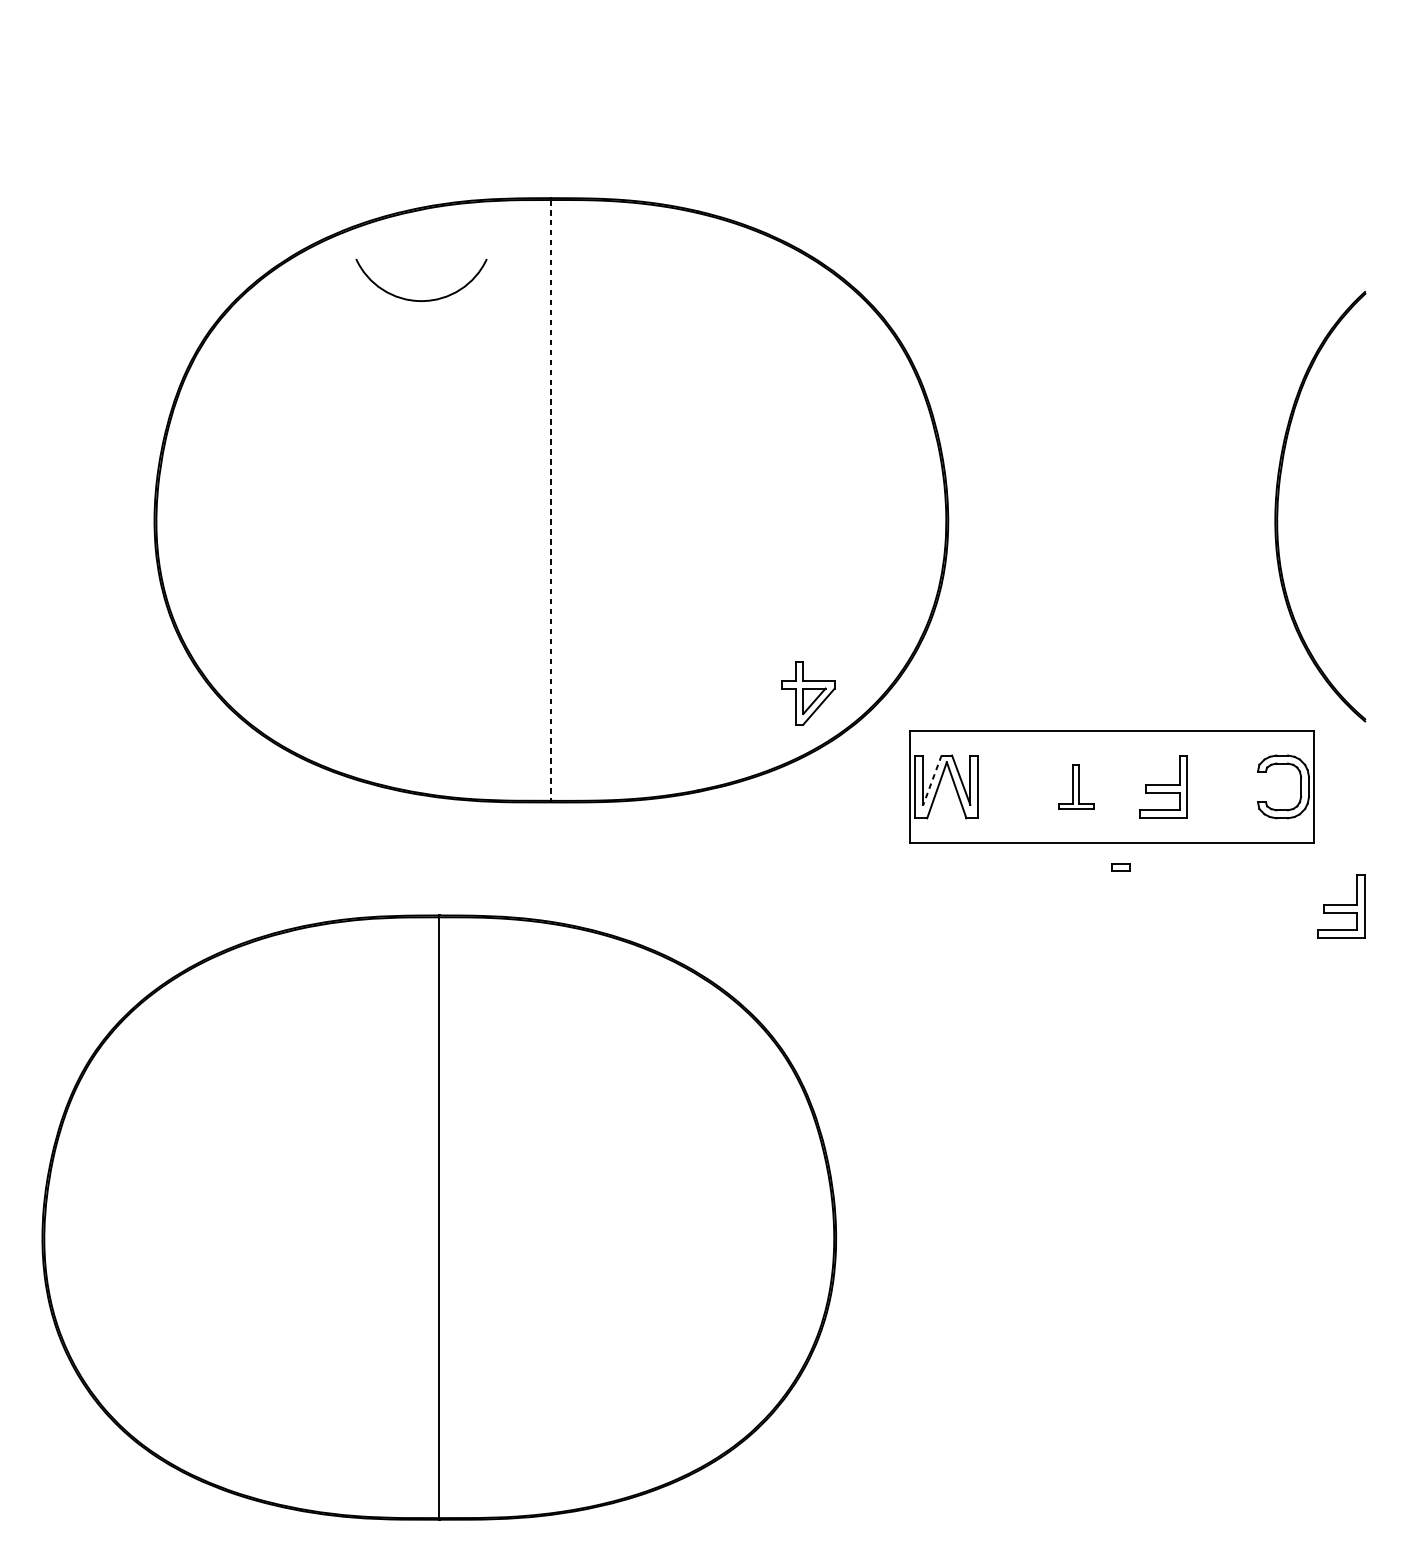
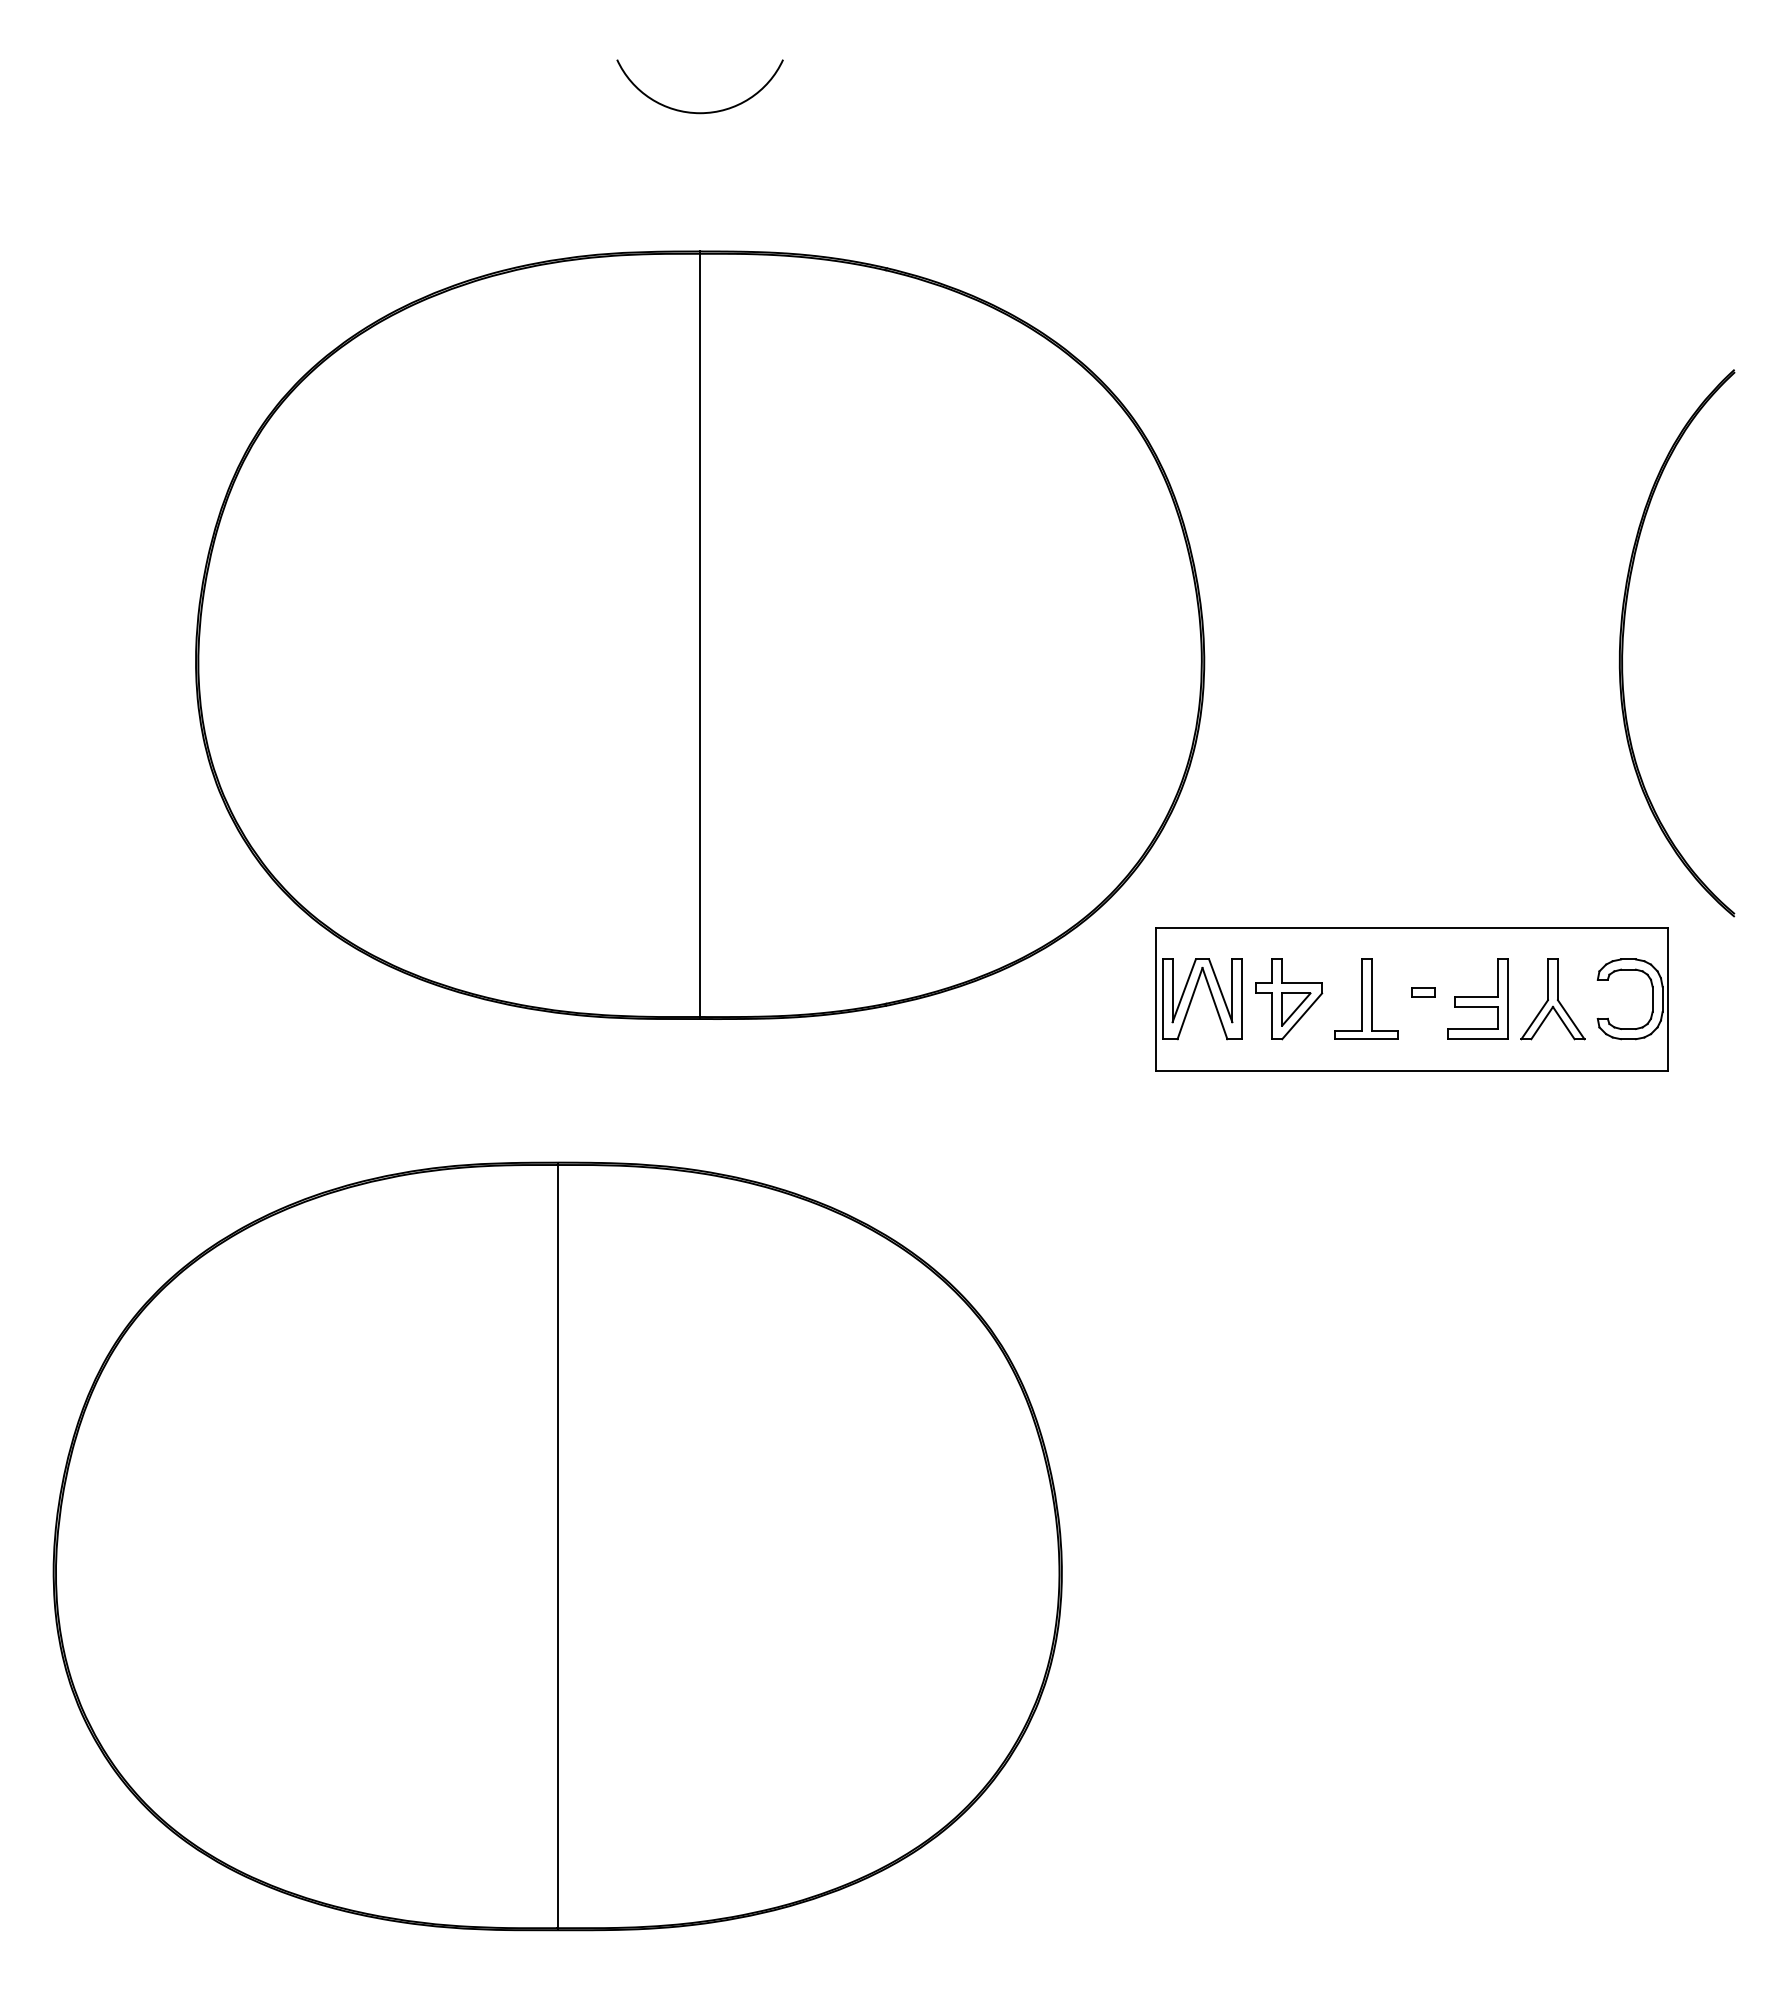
arc: (421, 300) -> (699, 112), moved
line: (551, 500) -> (700, 635), dashed -> solid
part: (809, 693) -> (1289, 999), moved
line: (932, 780) -> (1184, 991), dashed -> solid
part: (1075, 786) -> (1366, 998), size x1.43
part: (1222, 787) -> (1552, 999), added
part: (1120, 867) -> (1423, 992), moved
part: (1341, 905) -> (1703, 1150), removed

